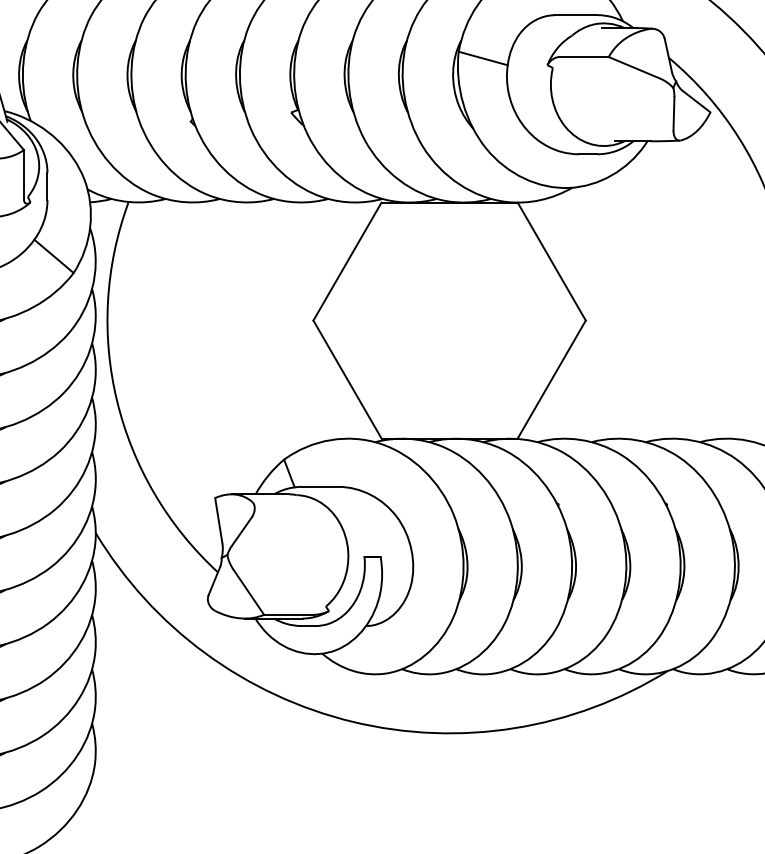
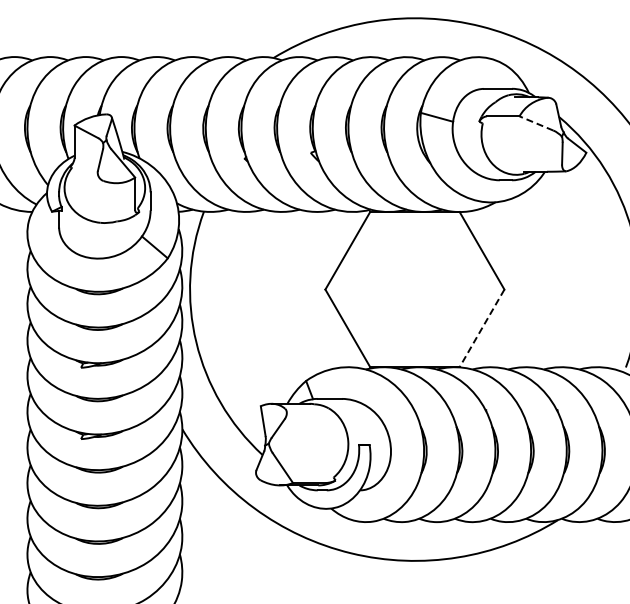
line: (633, 67) -> (535, 123), solid -> dashed
line: (552, 379) -> (482, 328), solid -> dashed

